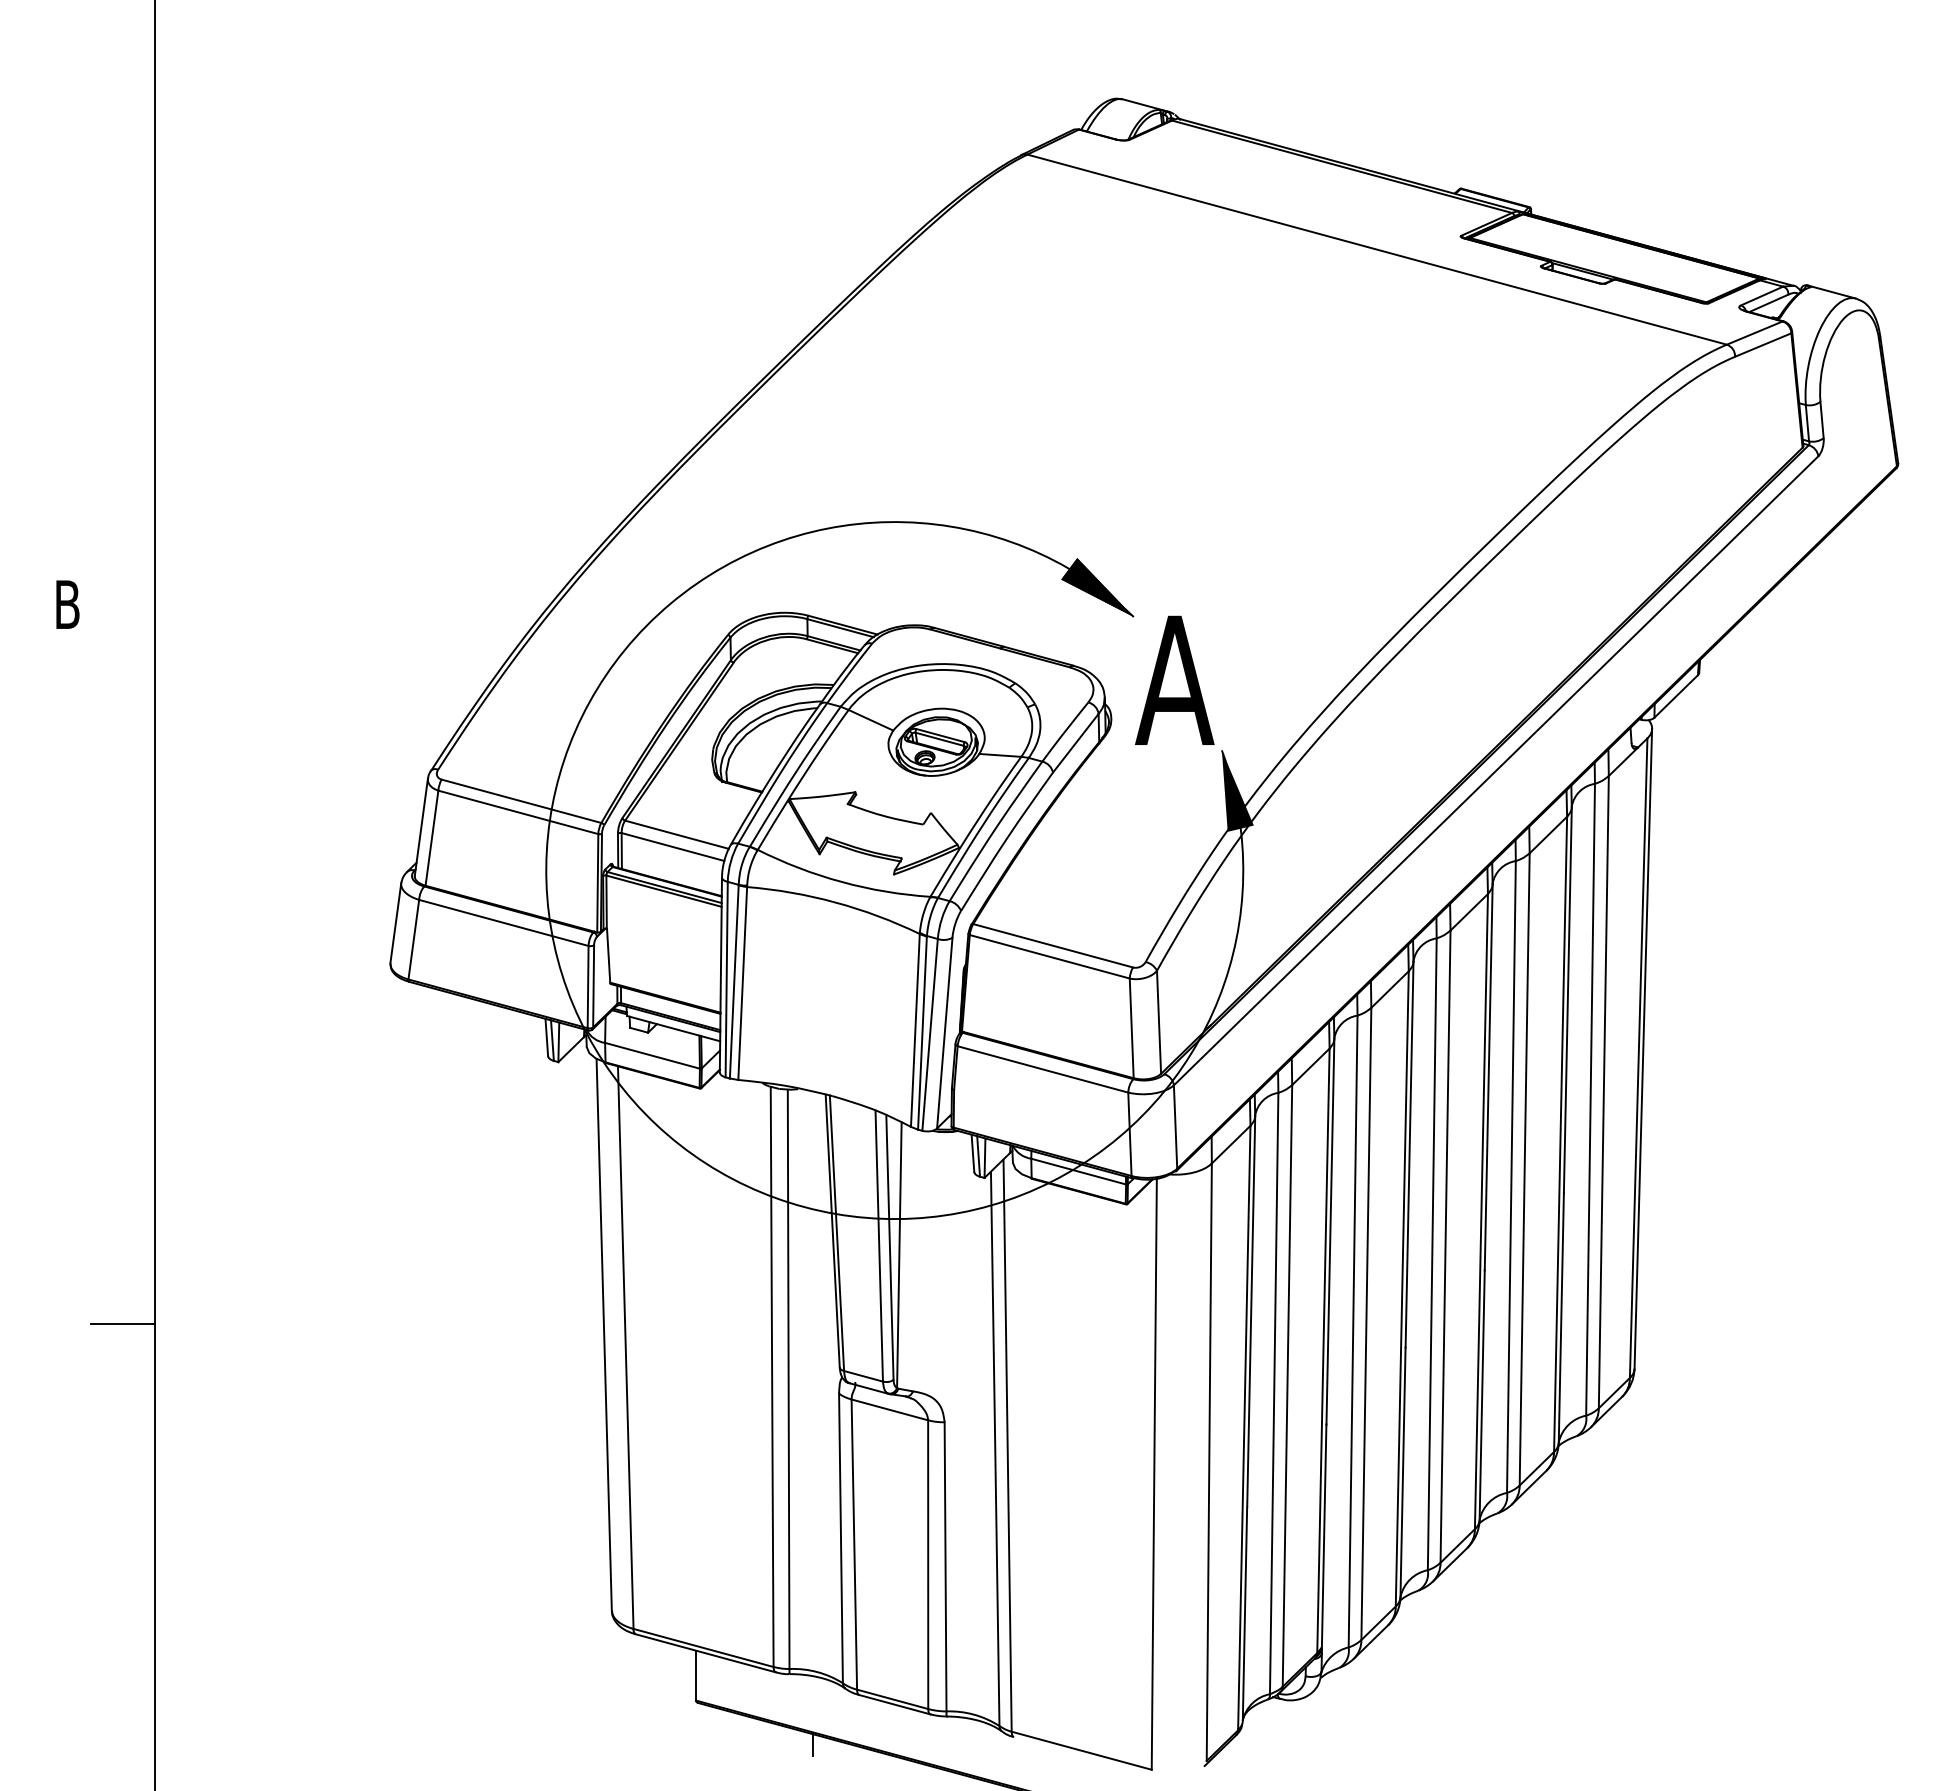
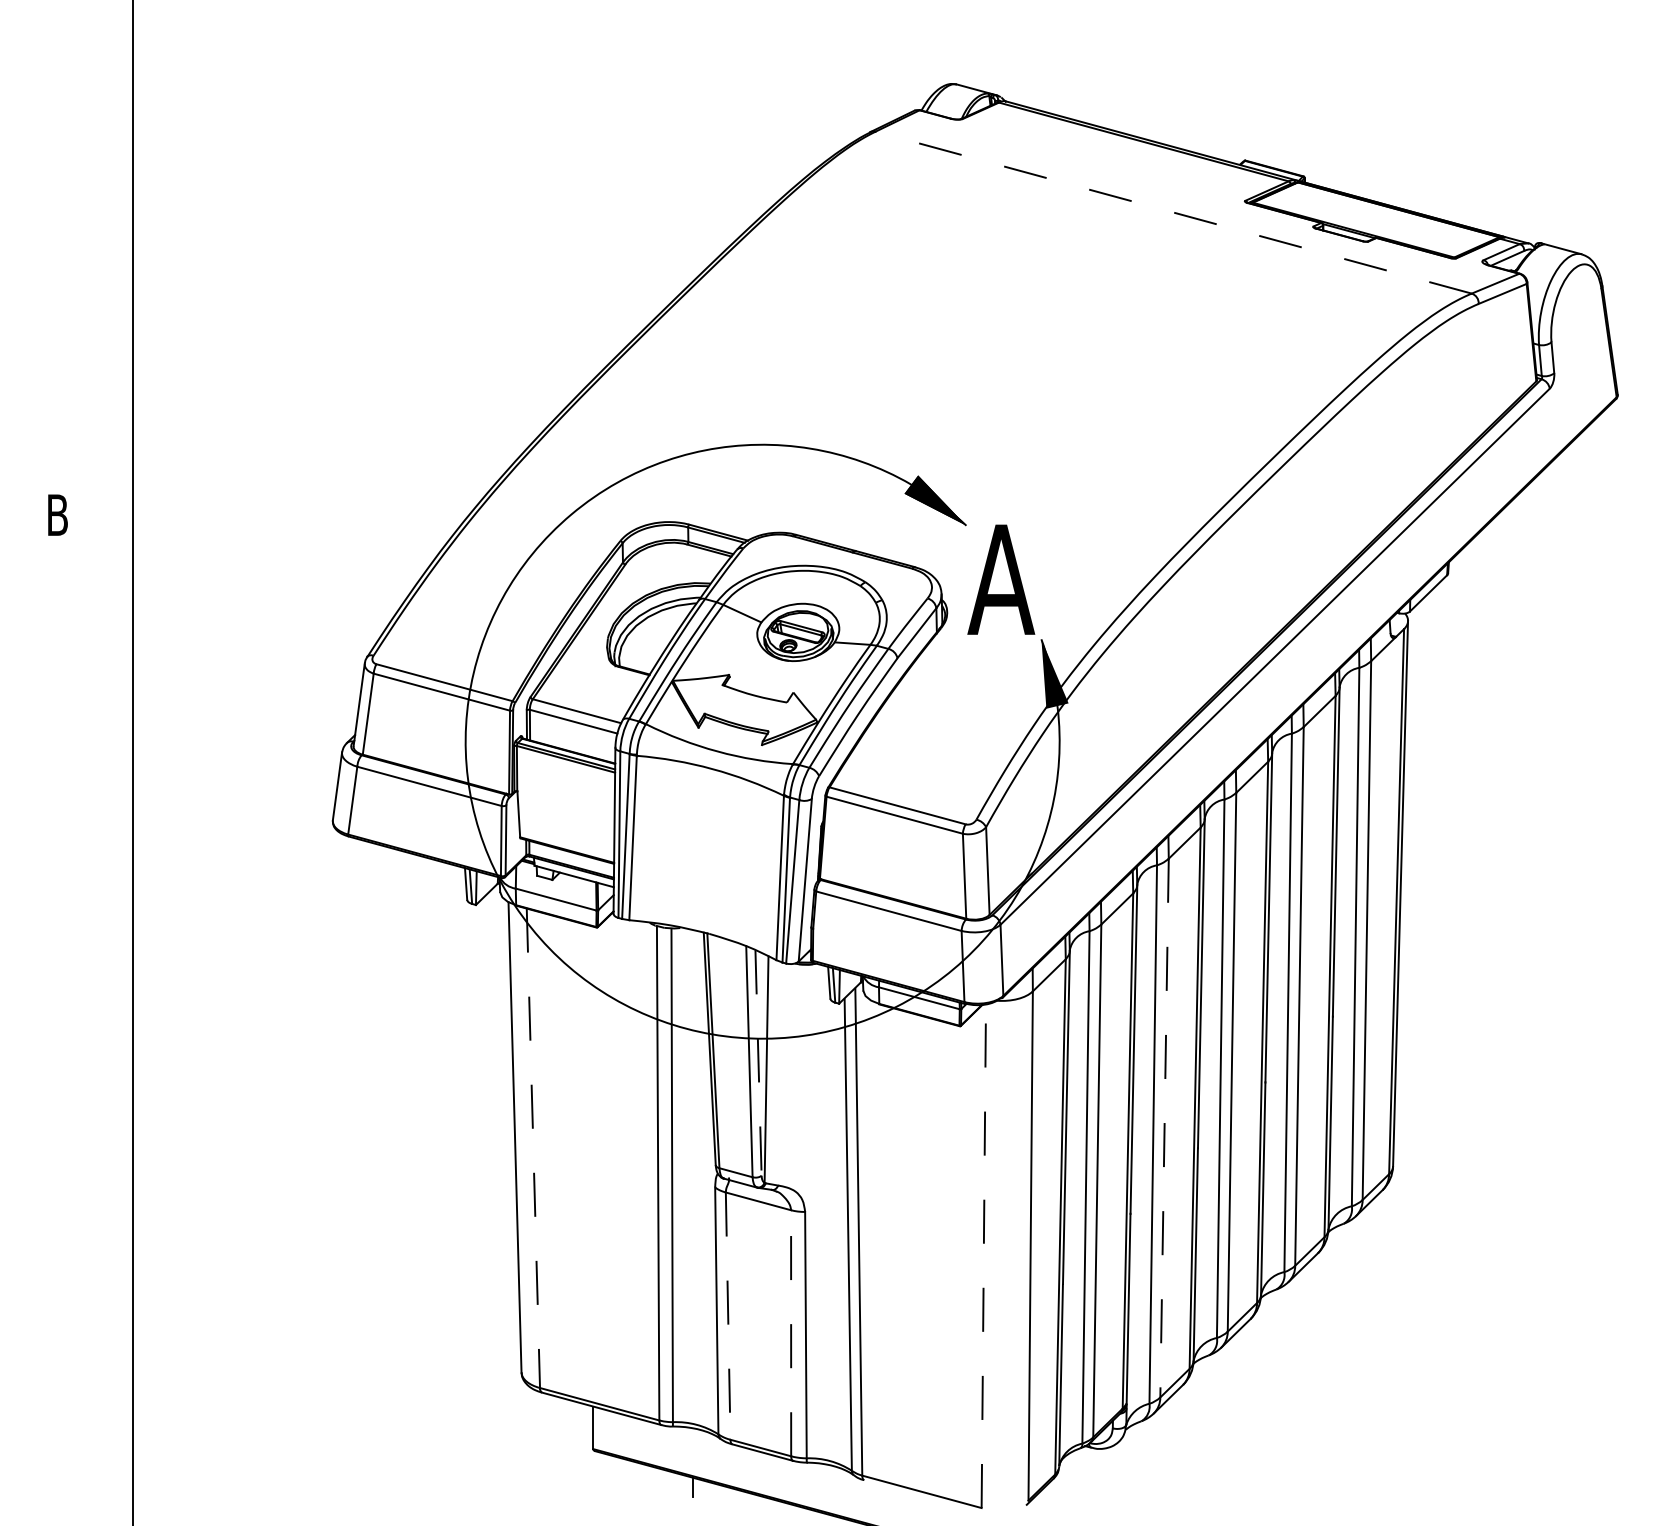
line: (1376, 249) -> (1173, 212), solid -> dashed
line: (889, 1248) -> (758, 1063), solid -> dashed
line: (1366, 1323) -> (1164, 1127), solid -> dashed
line: (122, 1324) -> (104, 1128), removed
line: (625, 1348) -> (533, 1149), solid -> dashed
line: (1154, 1473) -> (983, 1255), solid -> dashed
line: (854, 1545) -> (728, 1316), solid -> dashed
line: (928, 1564) -> (791, 1333), solid -> dashed

